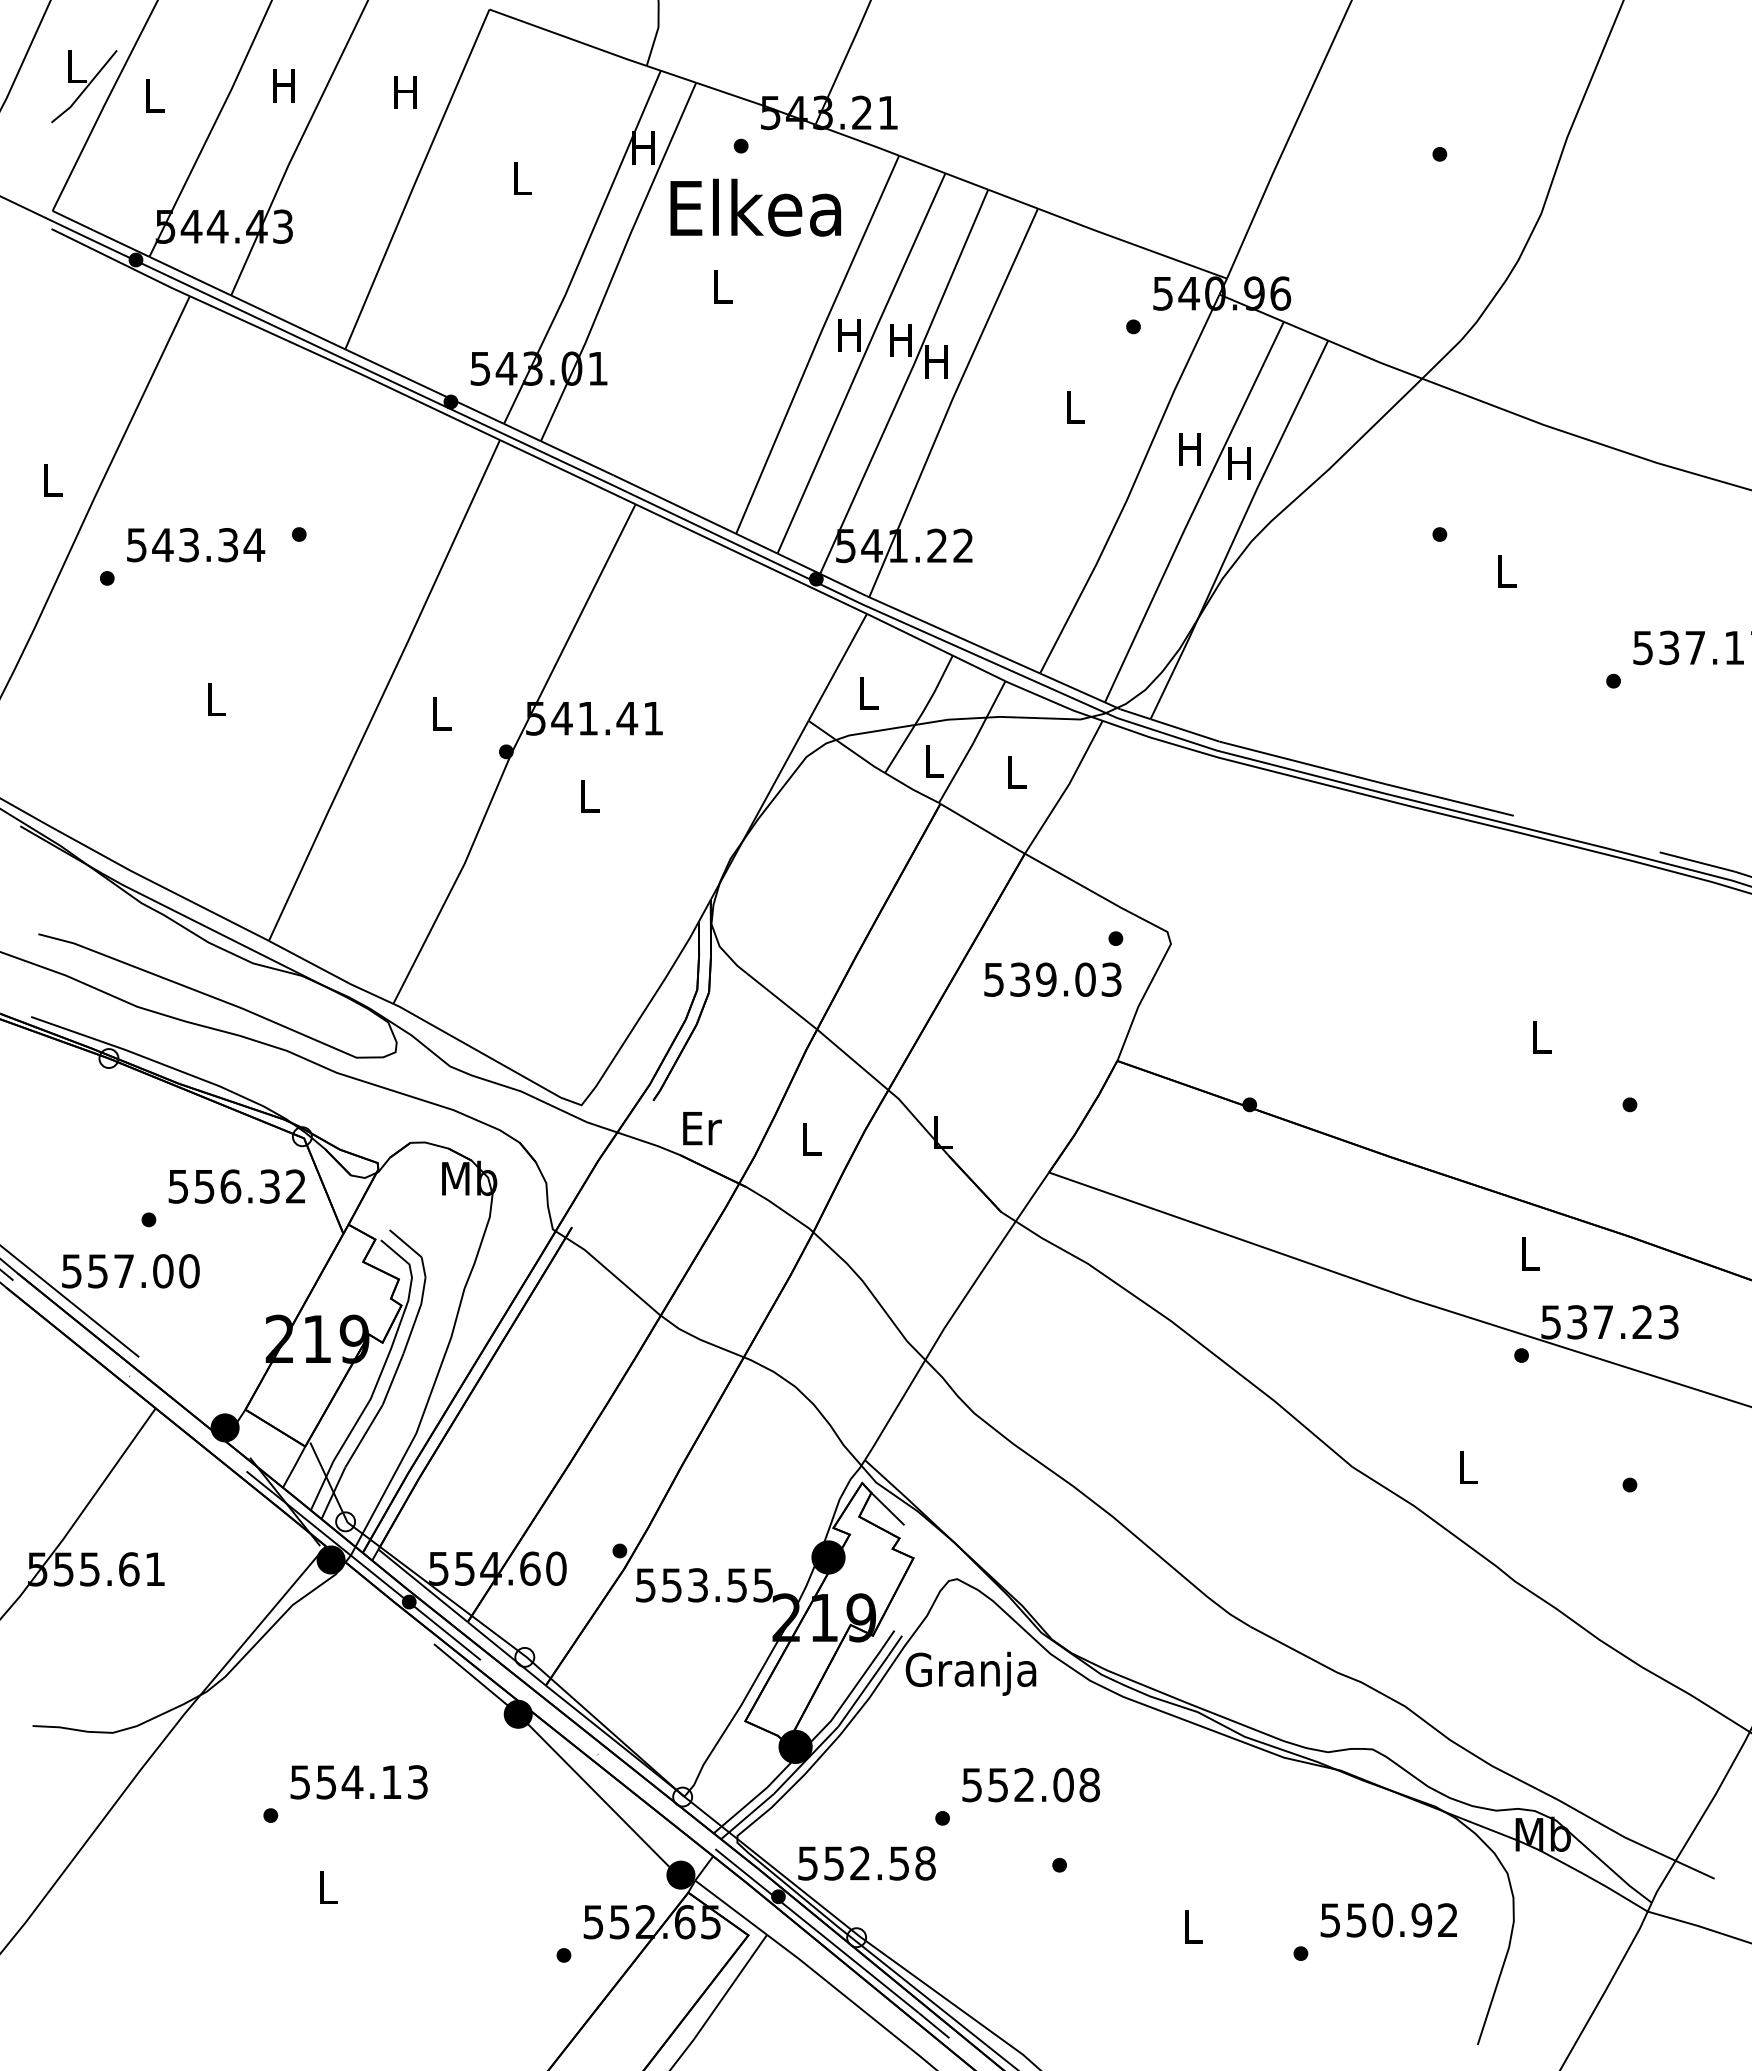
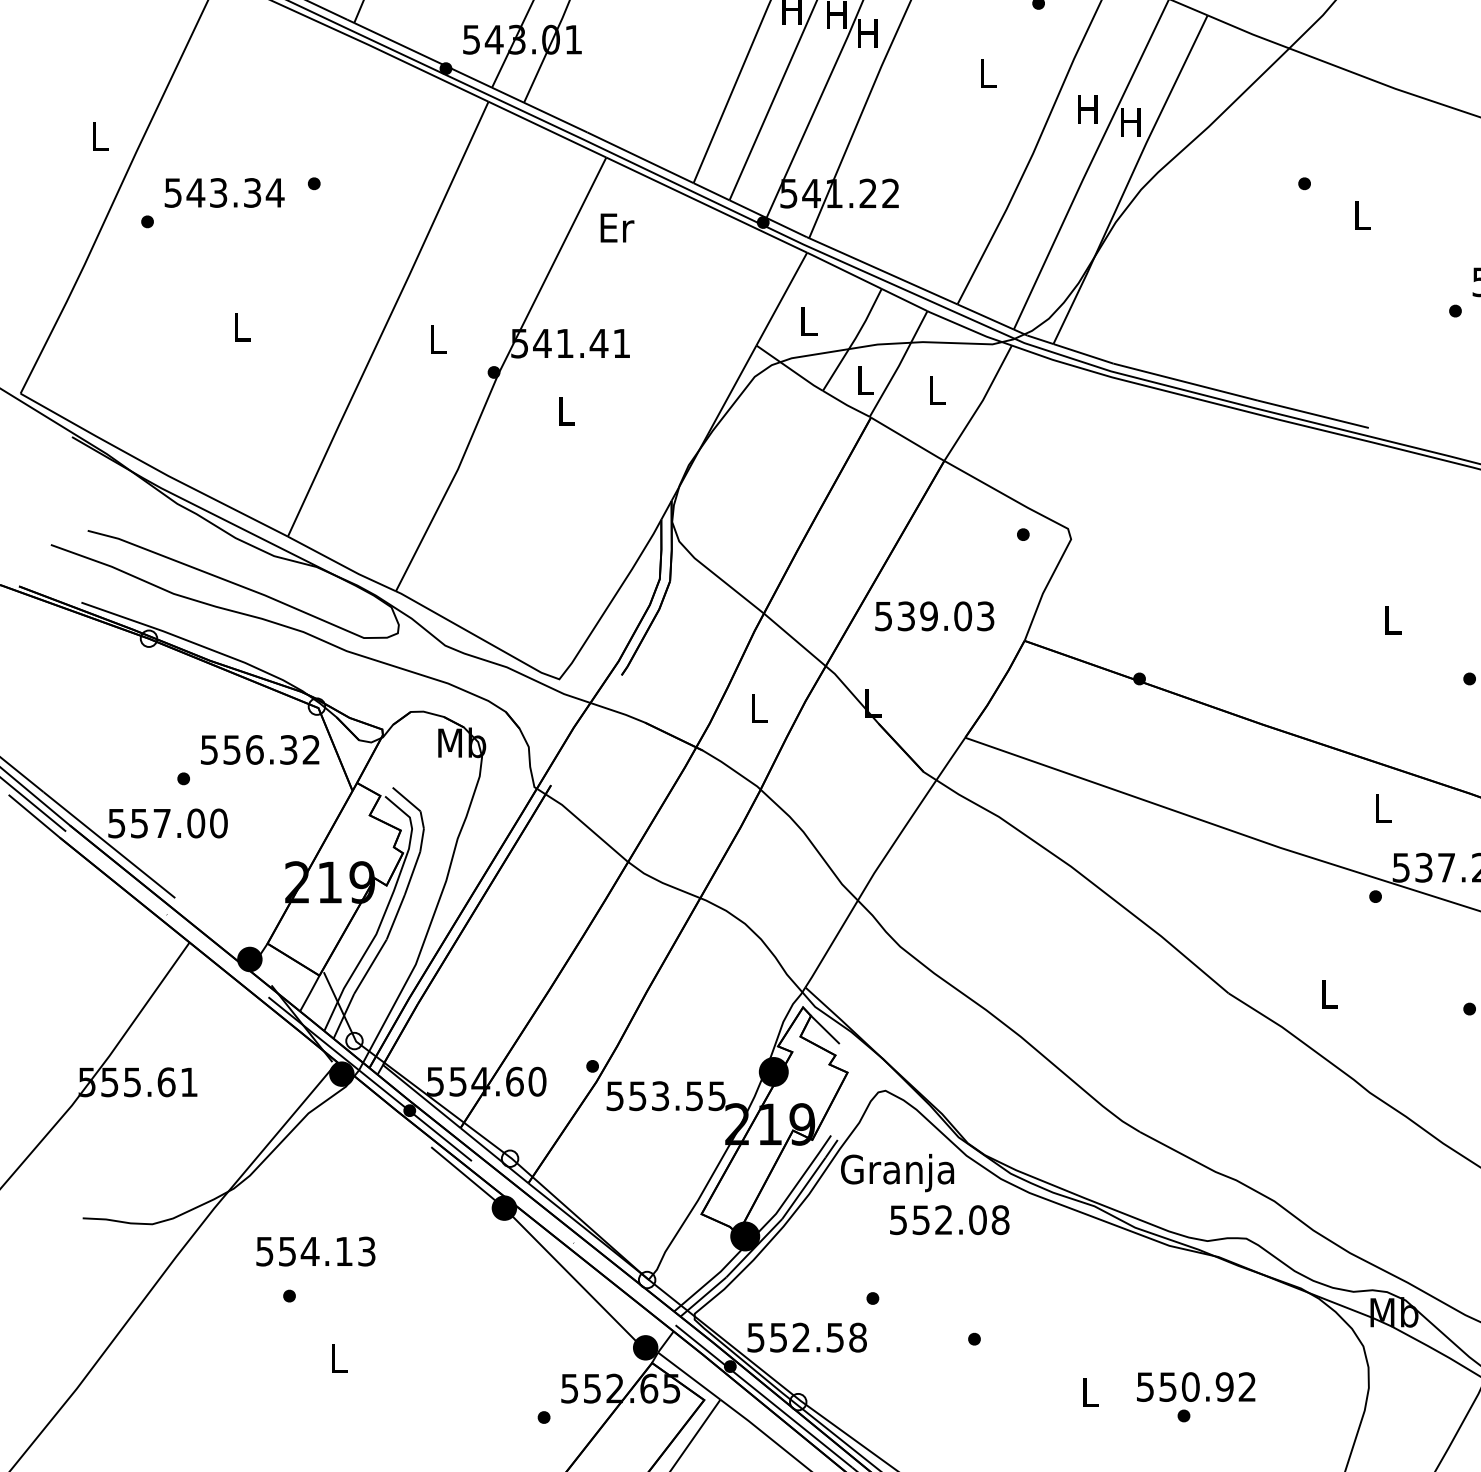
text: (1052, 979) -> (934, 616), moved
text: (702, 1128) -> (617, 228), moved
text: (358, 1782) -> (315, 1251), moved
text: (1030, 1785) -> (949, 1220), moved
text: (1388, 1920) -> (1195, 1387), moved

